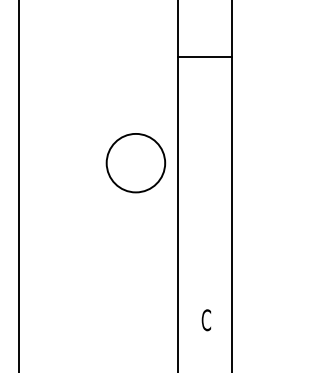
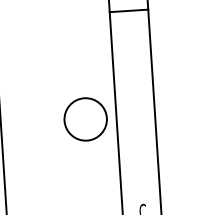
line: (204, 56) -> (128, 10), moved
circle: (135, 163) -> (85, 119), moved

